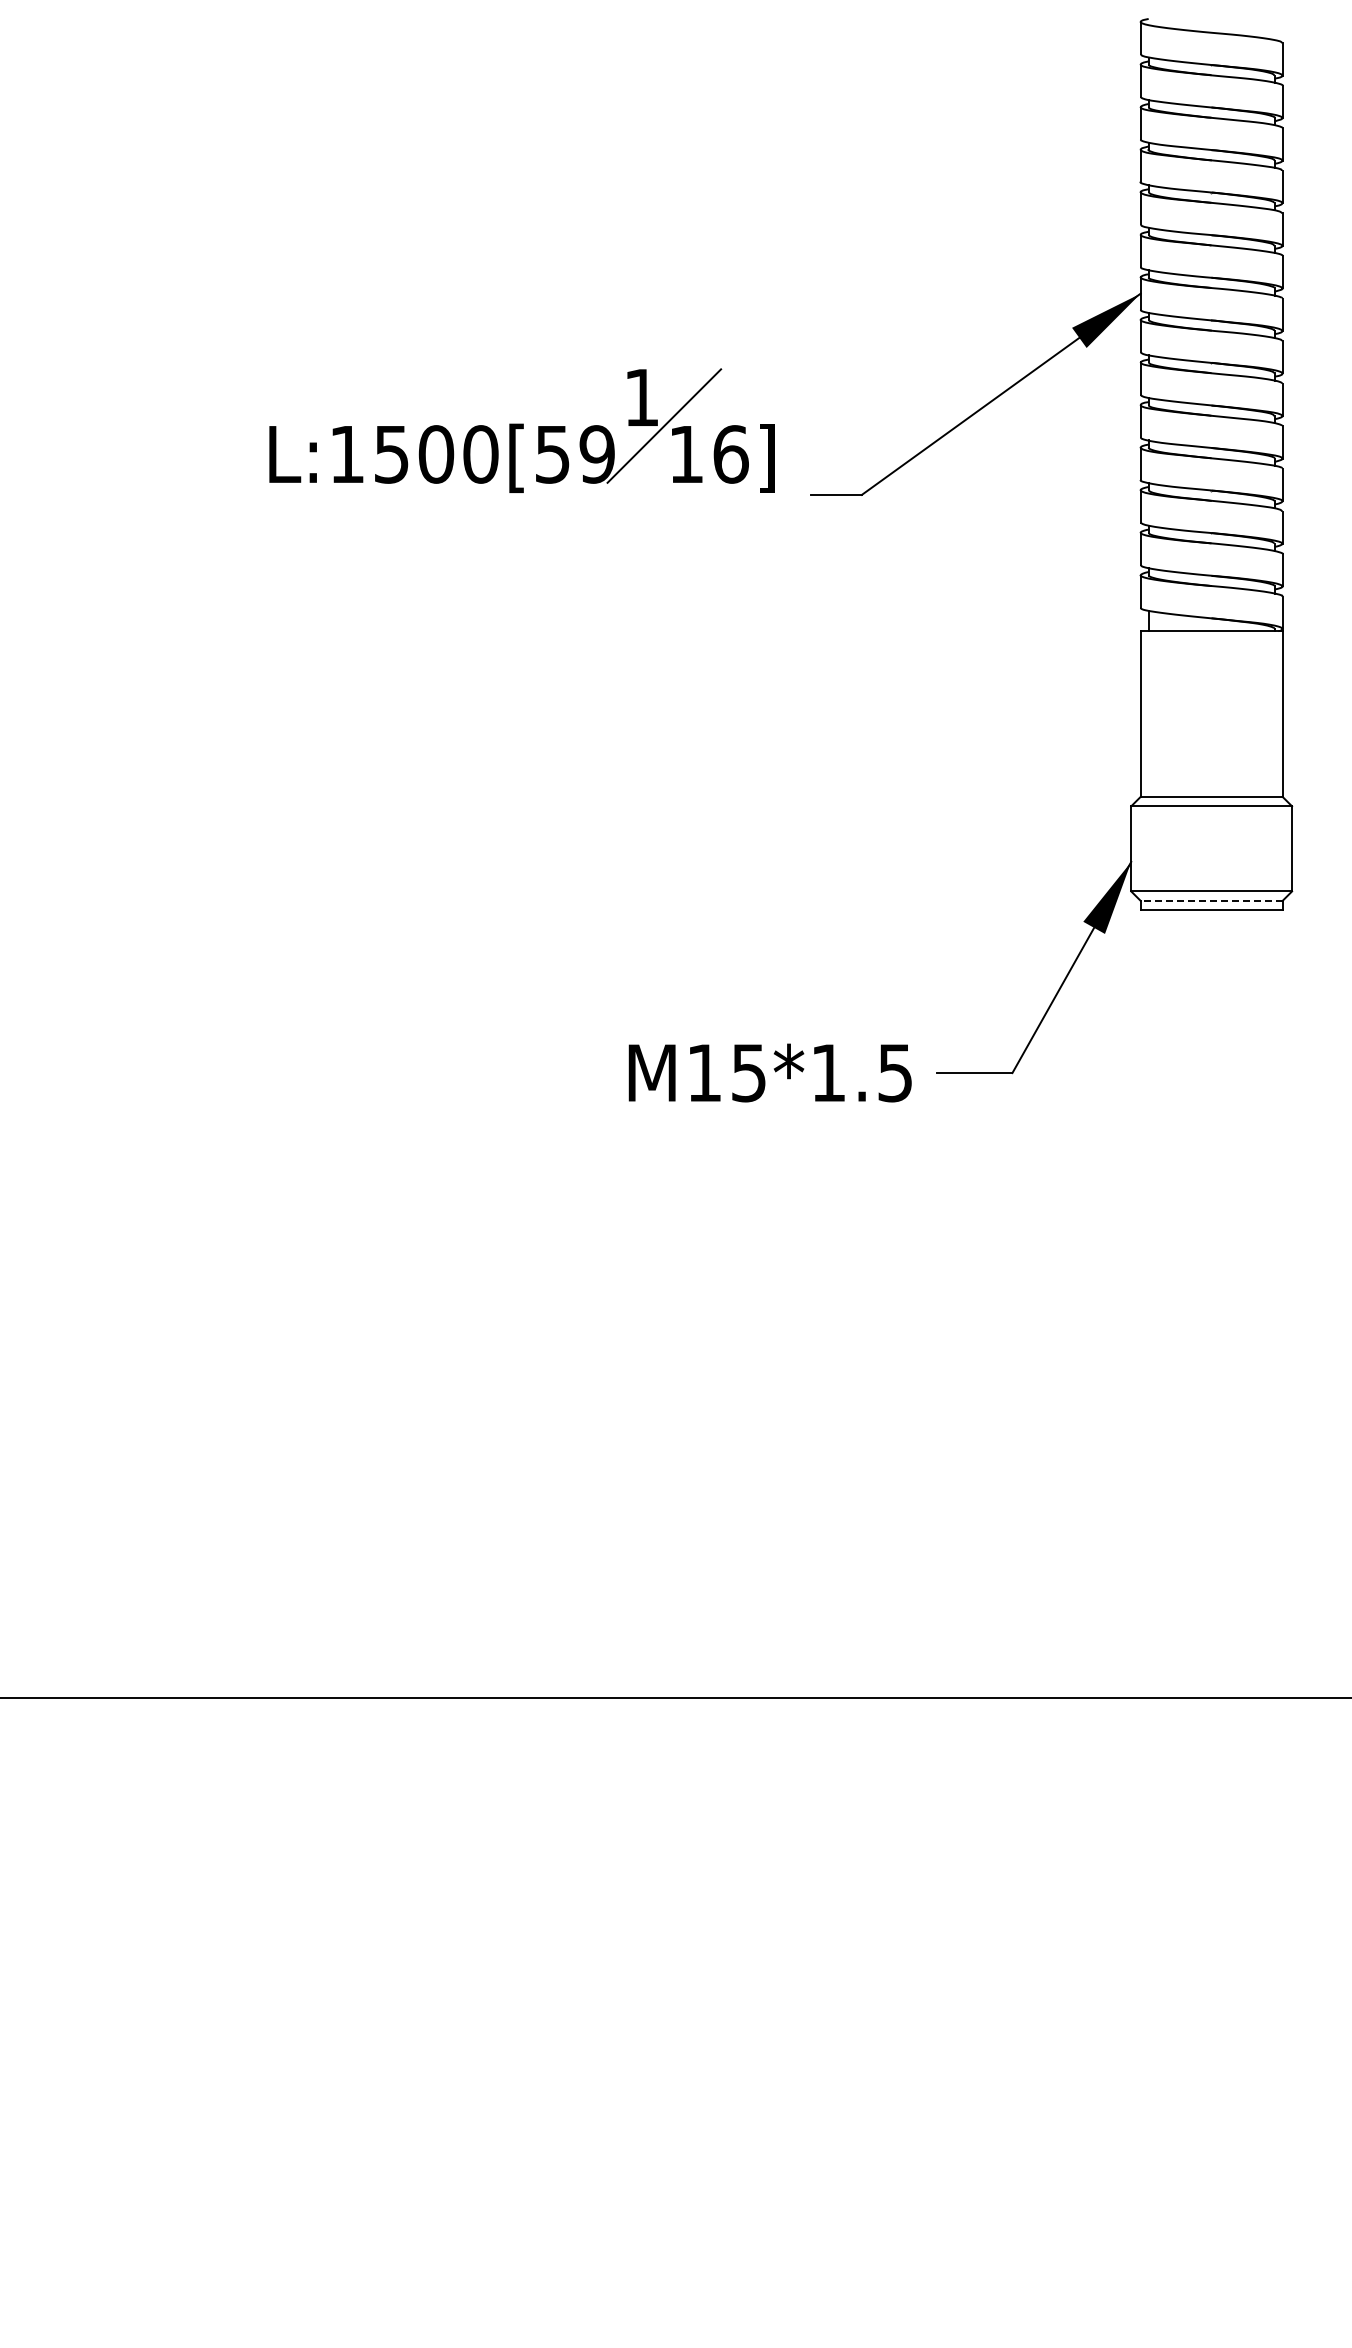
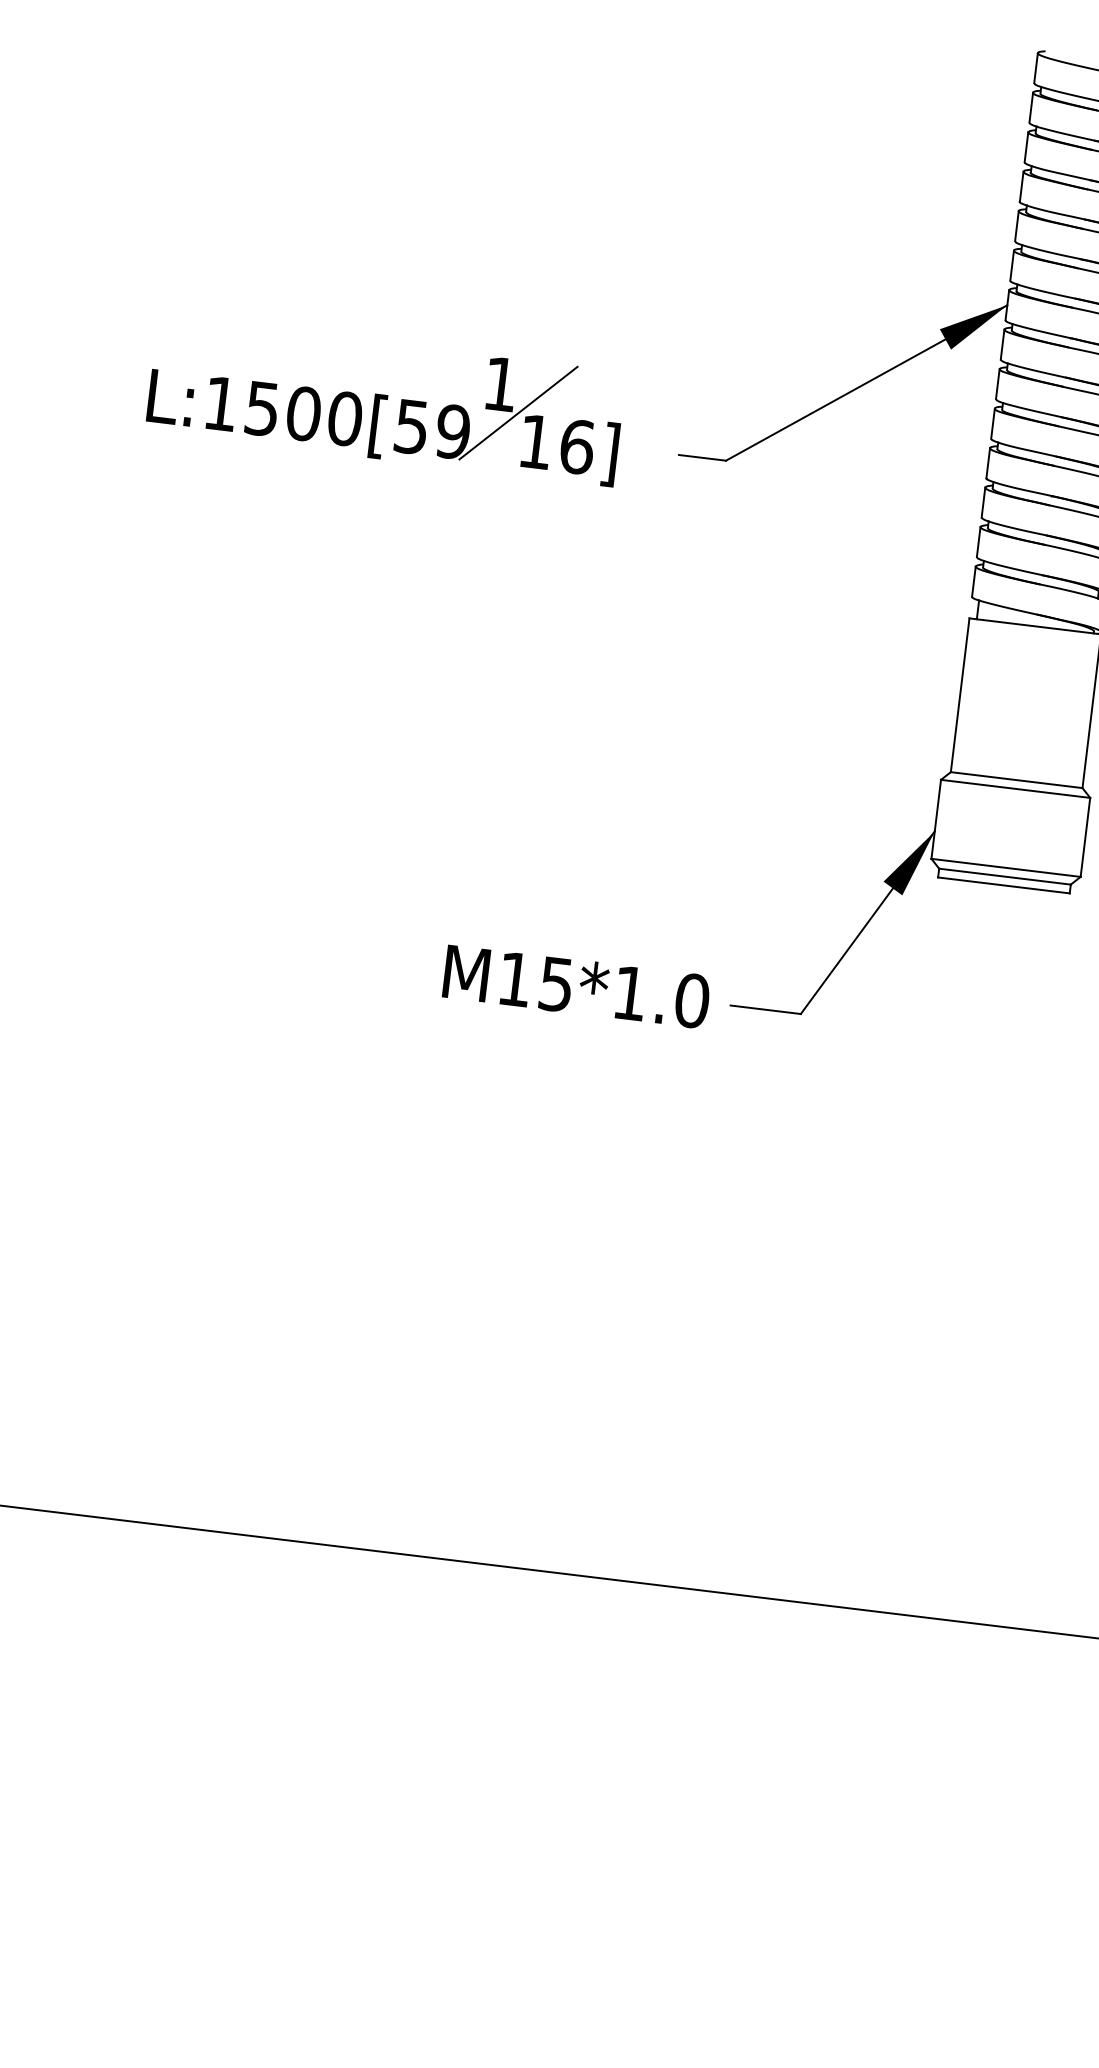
part: (521, 430) -> (385, 401), moved
line: (1211, 900) -> (1004, 876), dashed -> solid
text: (895, 1072) -> (692, 1000), M15*1.5 -> M15*1.0

